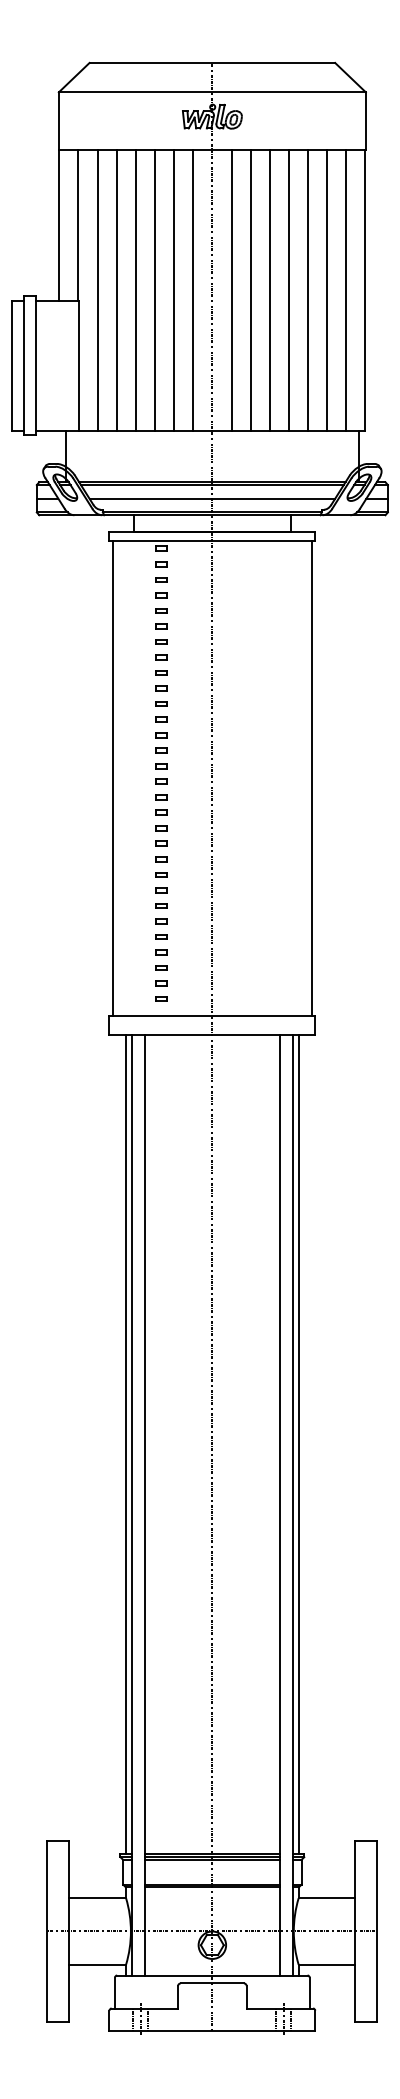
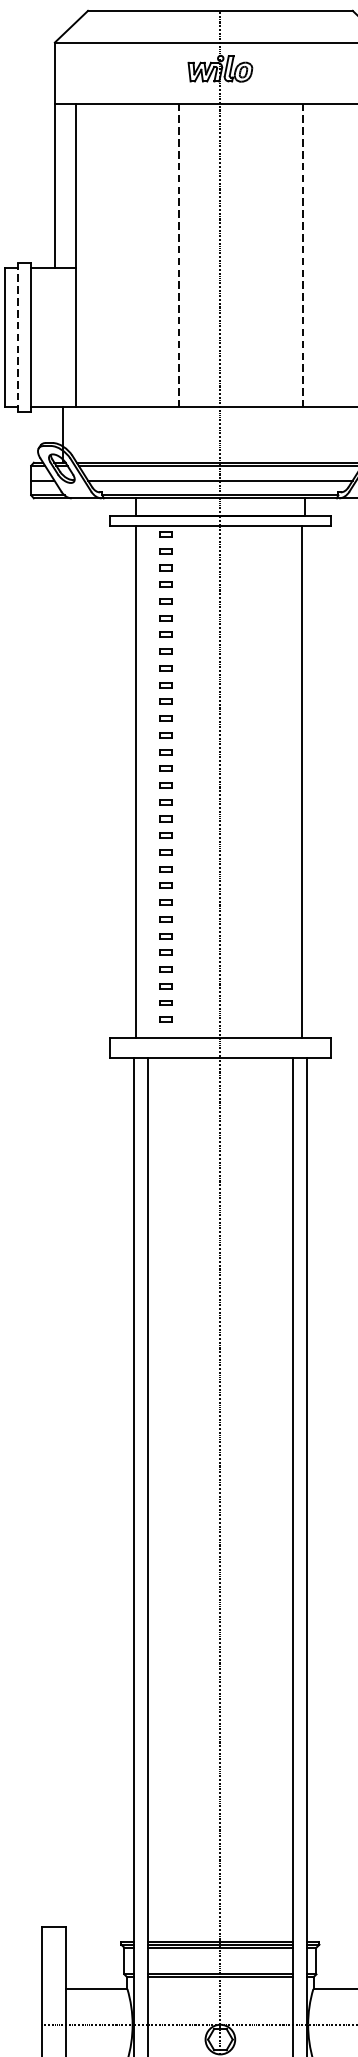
line: (97, 289) -> (96, 255), removed
line: (116, 289) -> (117, 255), removed
line: (135, 289) -> (137, 255), removed
line: (154, 289) -> (158, 255), removed
line: (193, 289) -> (200, 255), removed
line: (231, 289) -> (241, 255), removed
line: (250, 289) -> (261, 255), removed
line: (269, 289) -> (281, 255), removed
line: (308, 289) -> (323, 255), removed
line: (327, 289) -> (344, 255), removed
line: (174, 290) -> (179, 256), solid -> dashed
line: (288, 290) -> (302, 256), solid -> dashed
line: (24, 365) -> (17, 336), solid -> dashed
line: (112, 778) -> (135, 782), moved
line: (312, 778) -> (302, 782), moved
line: (125, 1444) -> (126, 1499), removed
line: (298, 1444) -> (313, 1499), removed

